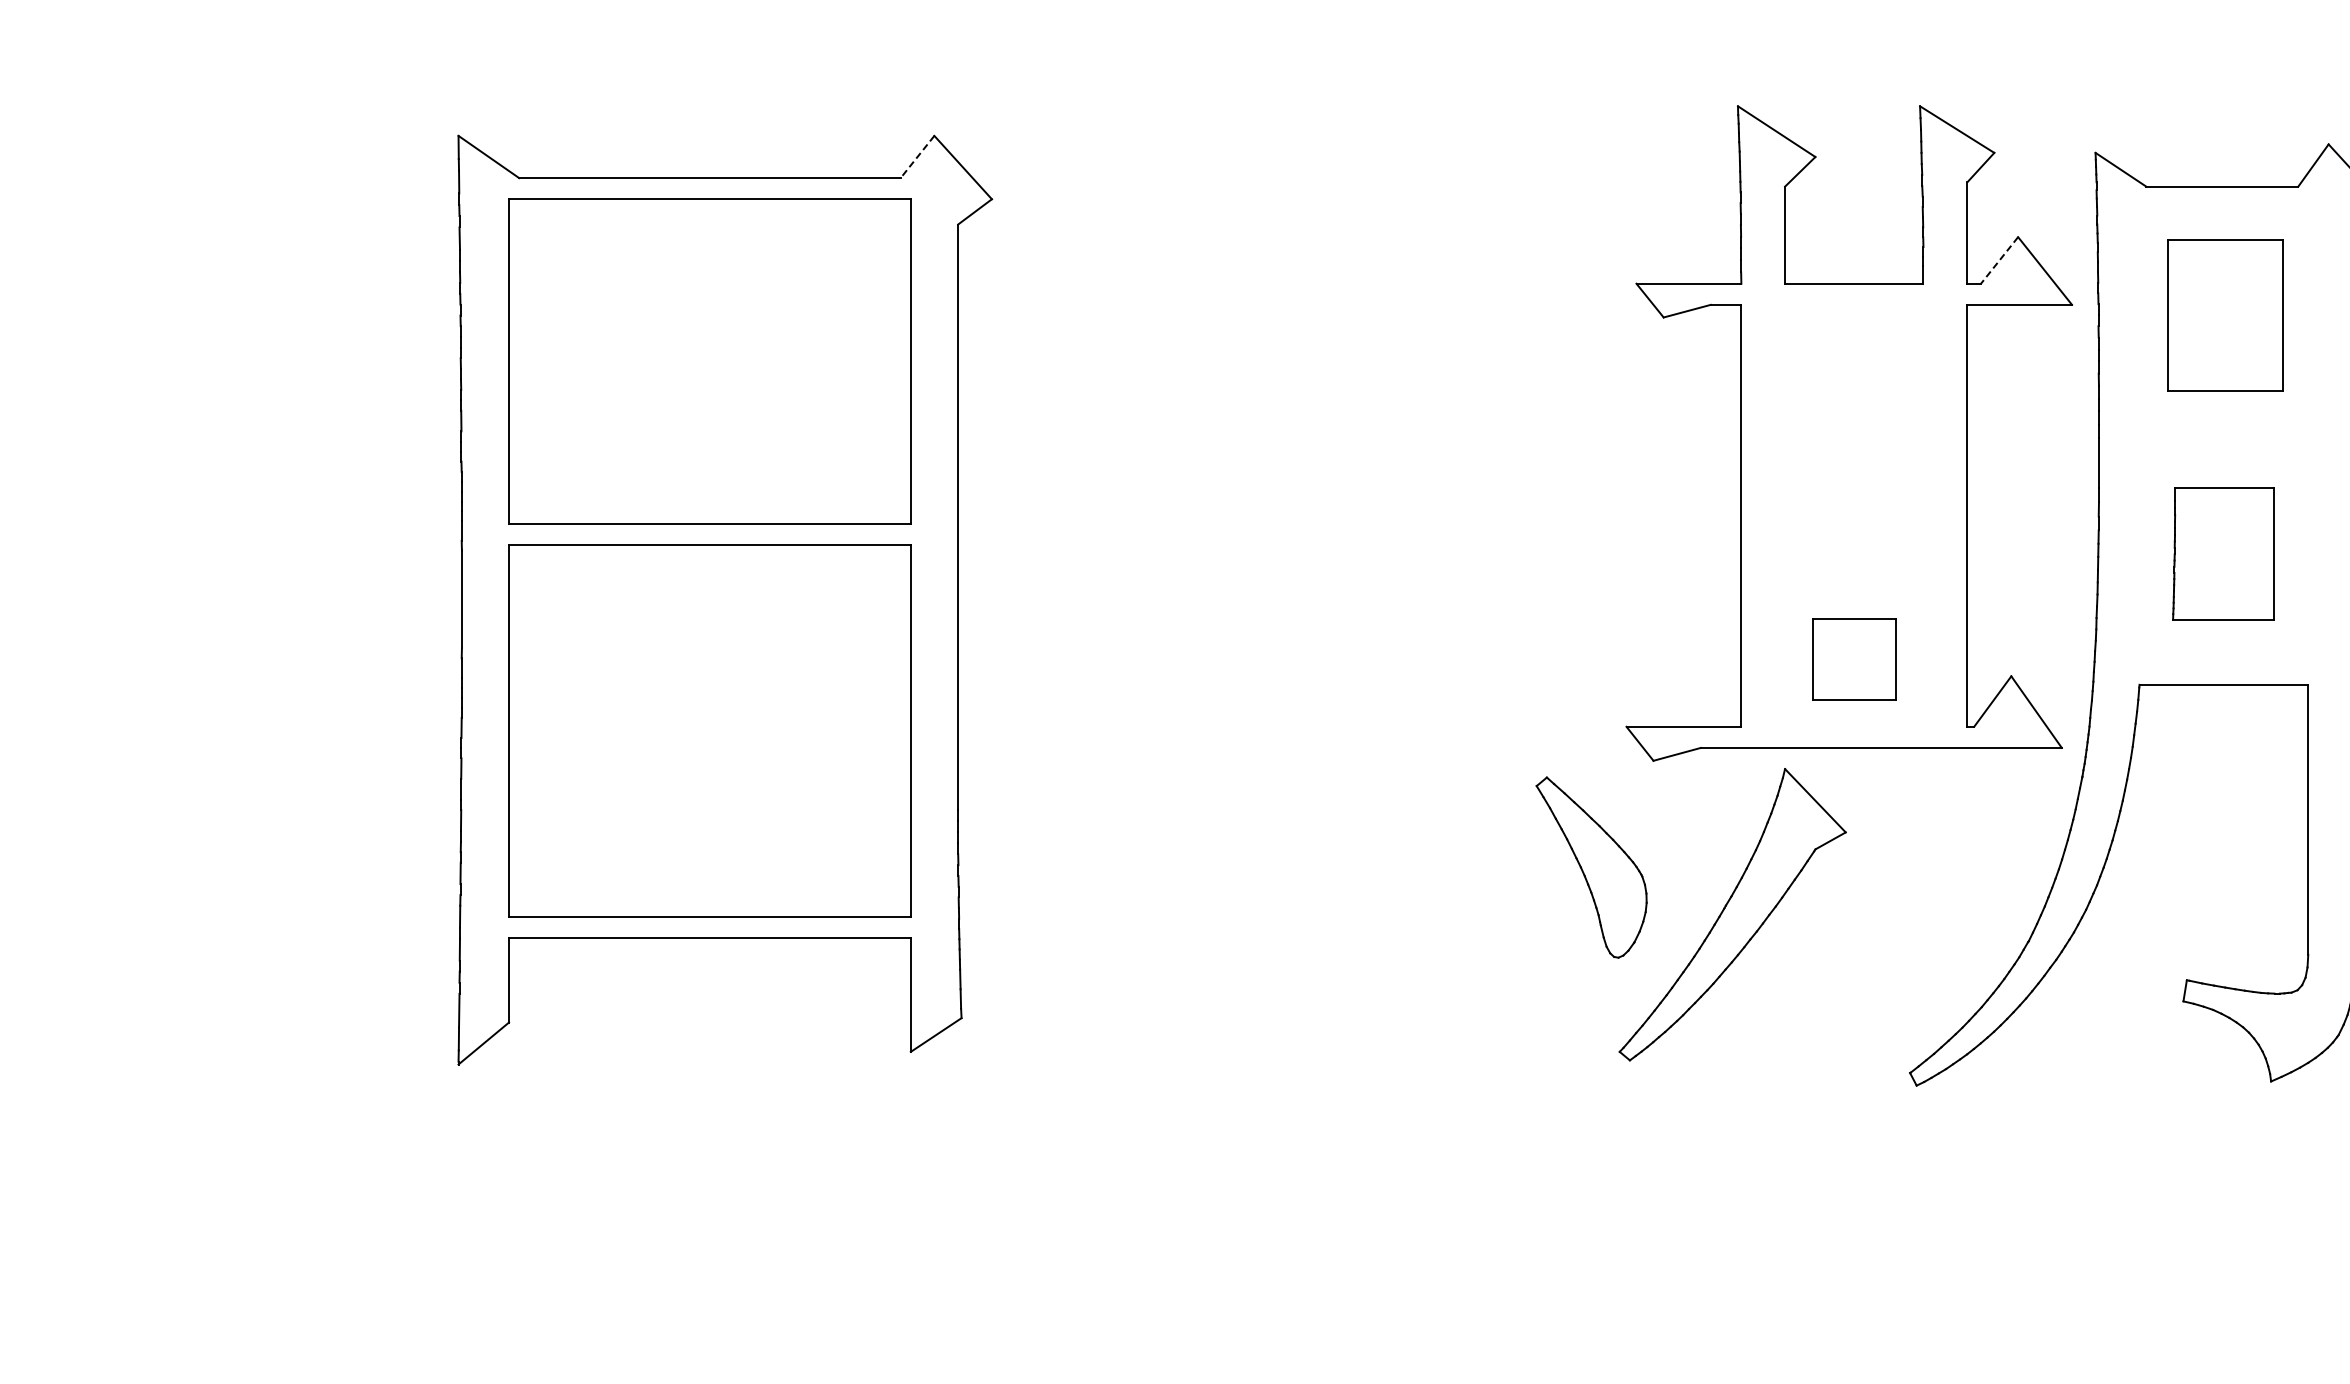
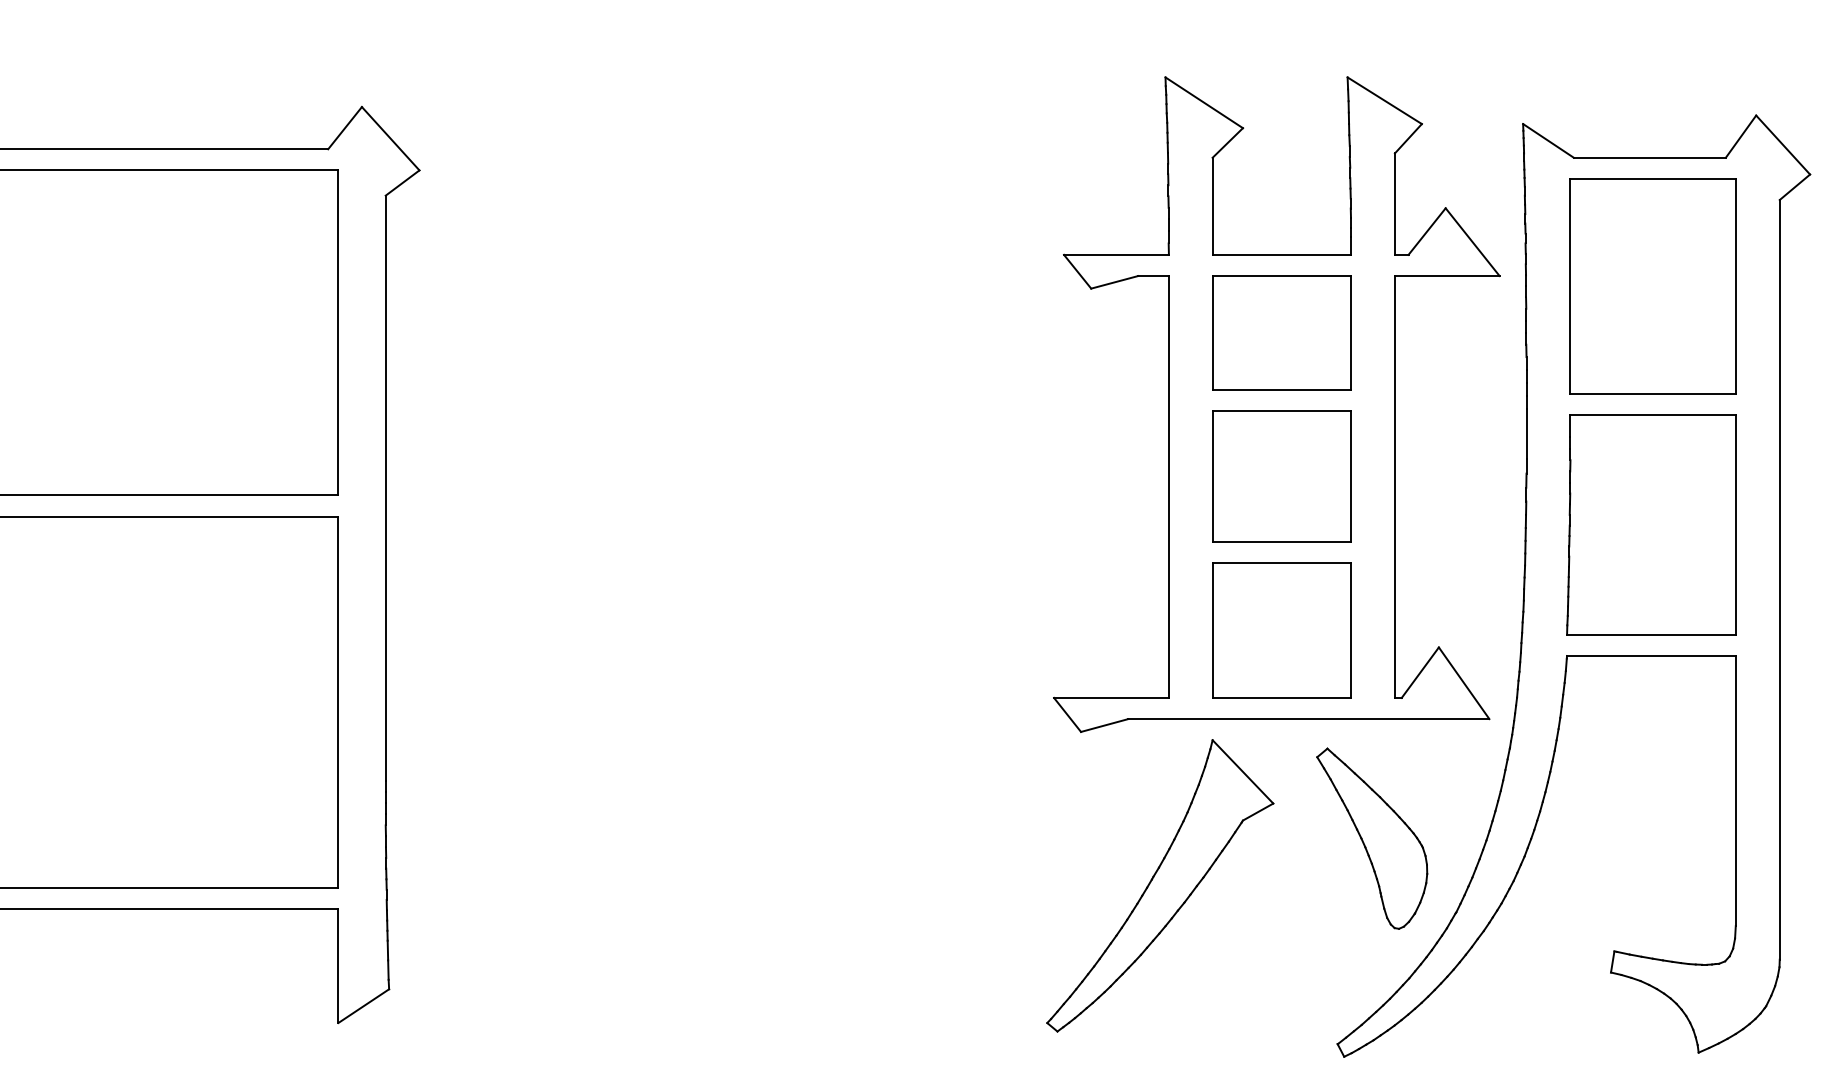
line: (917, 157) -> (345, 128), dashed -> solid
line: (1999, 260) -> (1427, 231), dashed -> solid
part: (2225, 315) -> (1653, 286), size x1.43
part: (1853, 361) -> (1281, 332), added
part: (1853, 505) -> (1281, 476), added
part: (2223, 553) -> (1651, 524), size x1.67
part: (1853, 659) -> (1281, 630), size x1.67
part: (1591, 867) -> (1372, 838), moved

